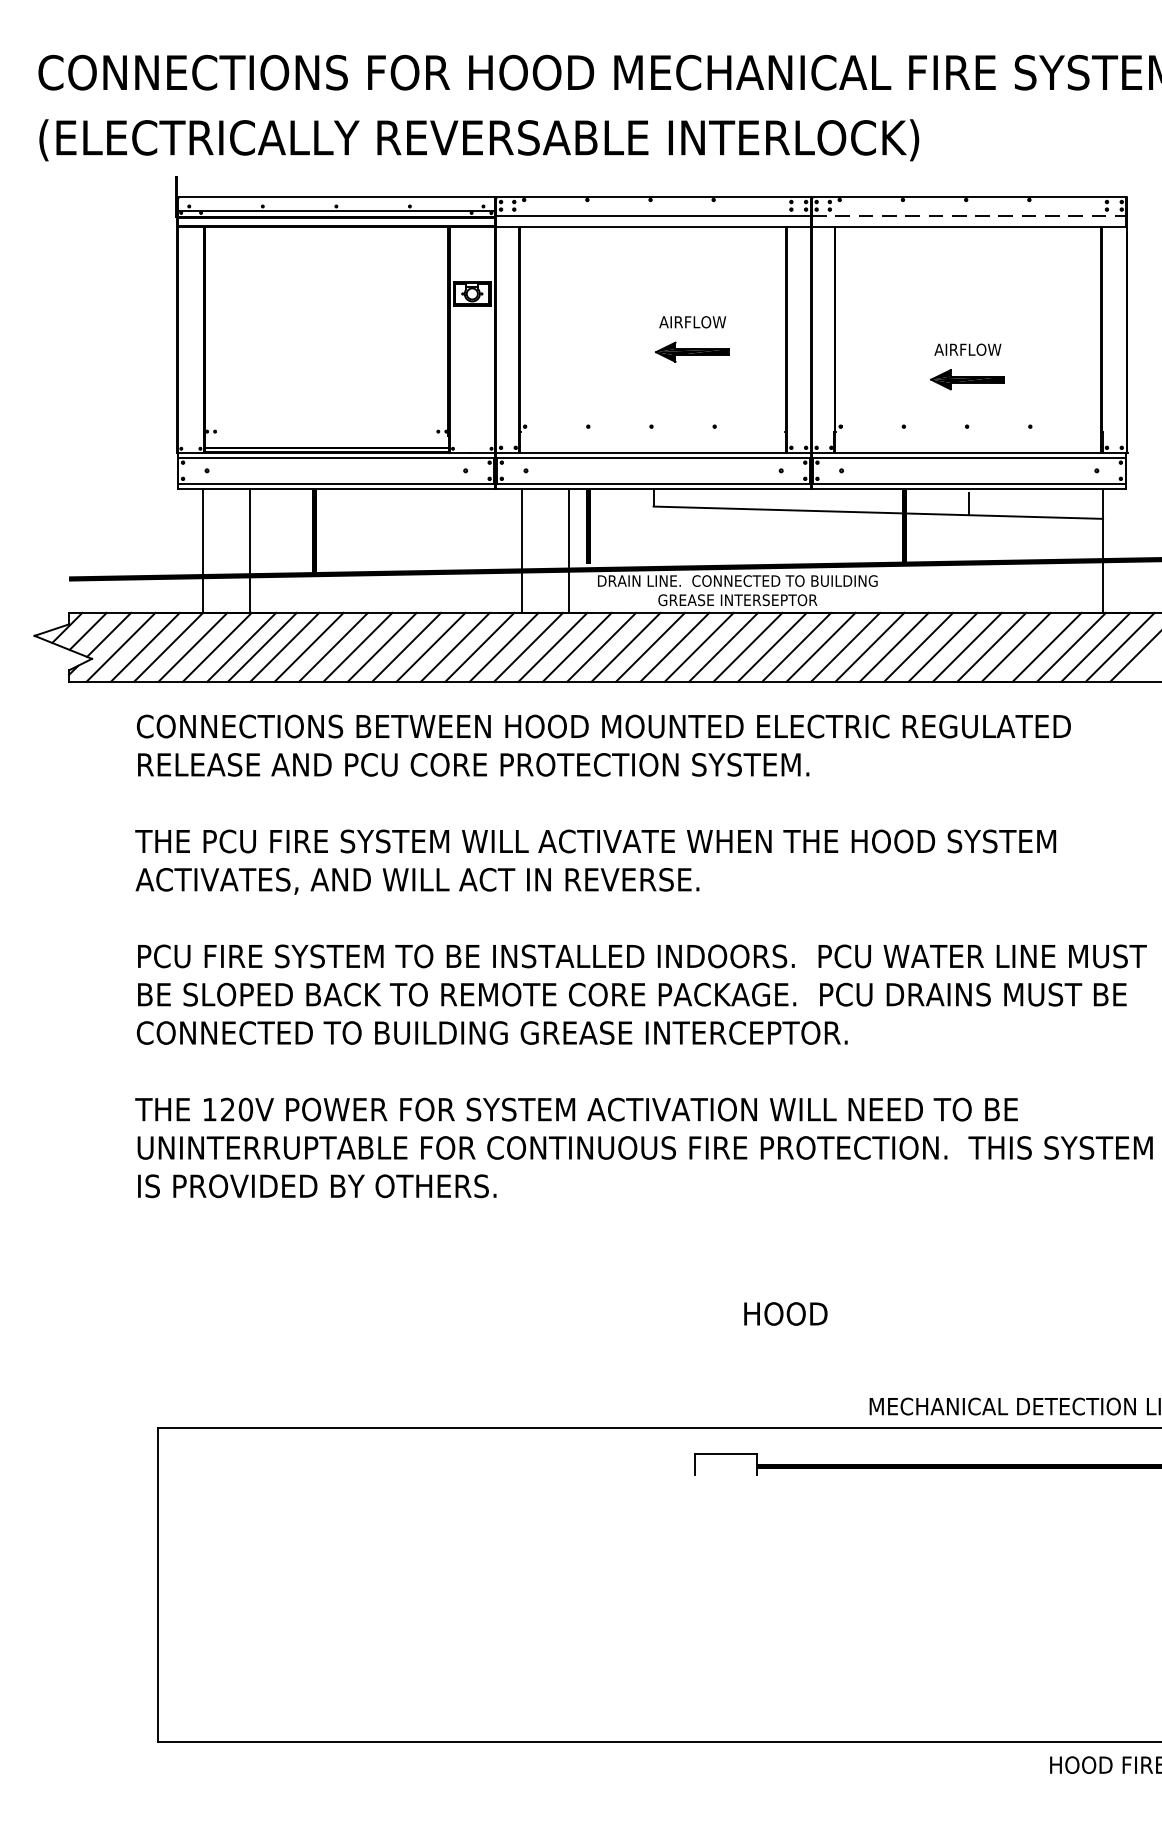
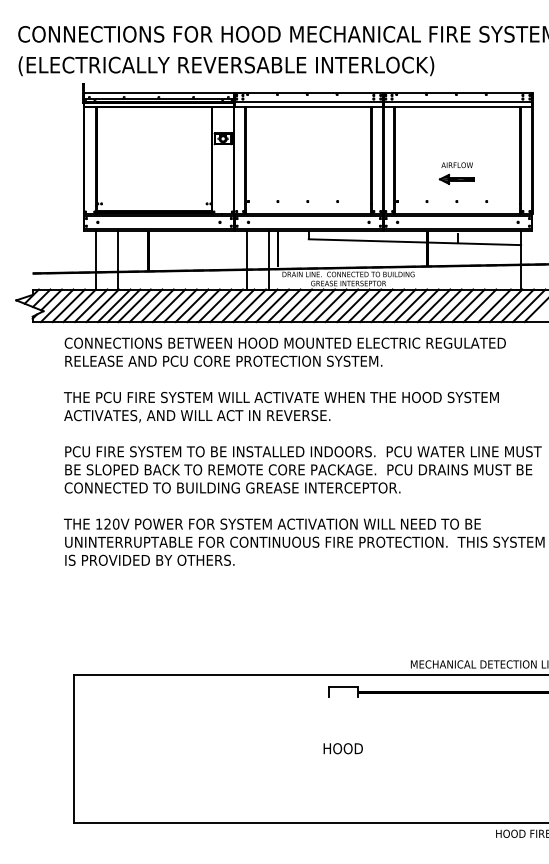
line: (970, 214) -> (458, 101), dashed -> solid
part: (691, 339) -> (326, 160), removed
text: (784, 1313) -> (342, 748), moved

